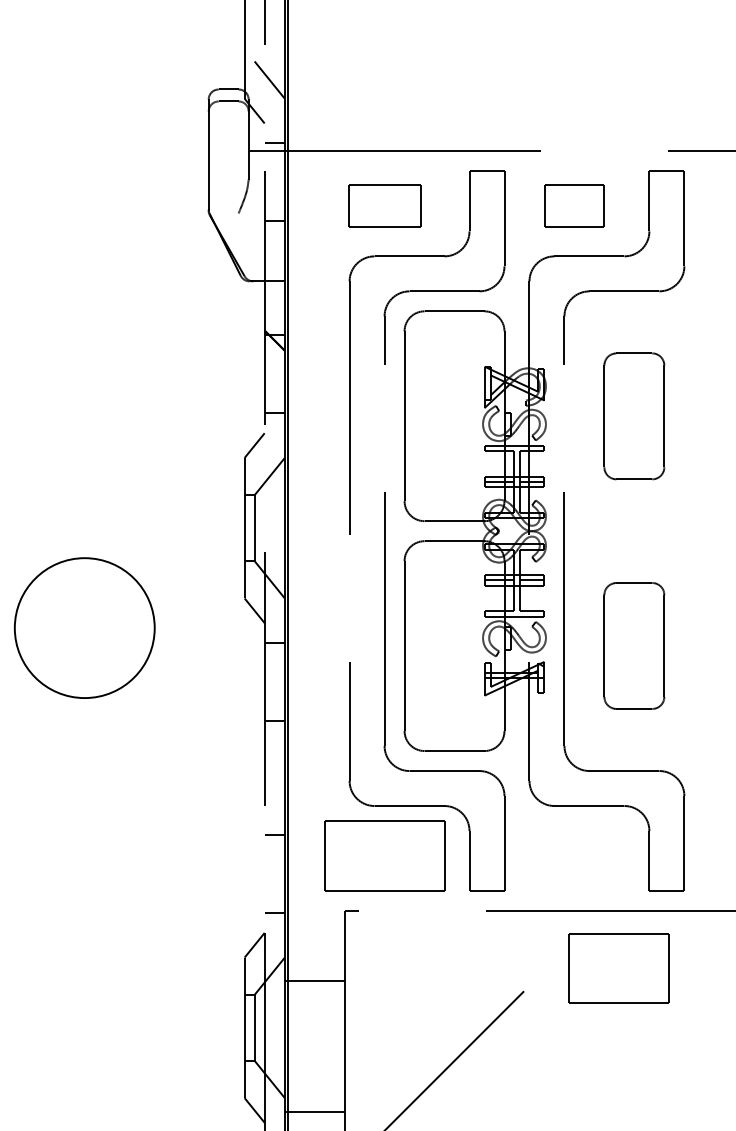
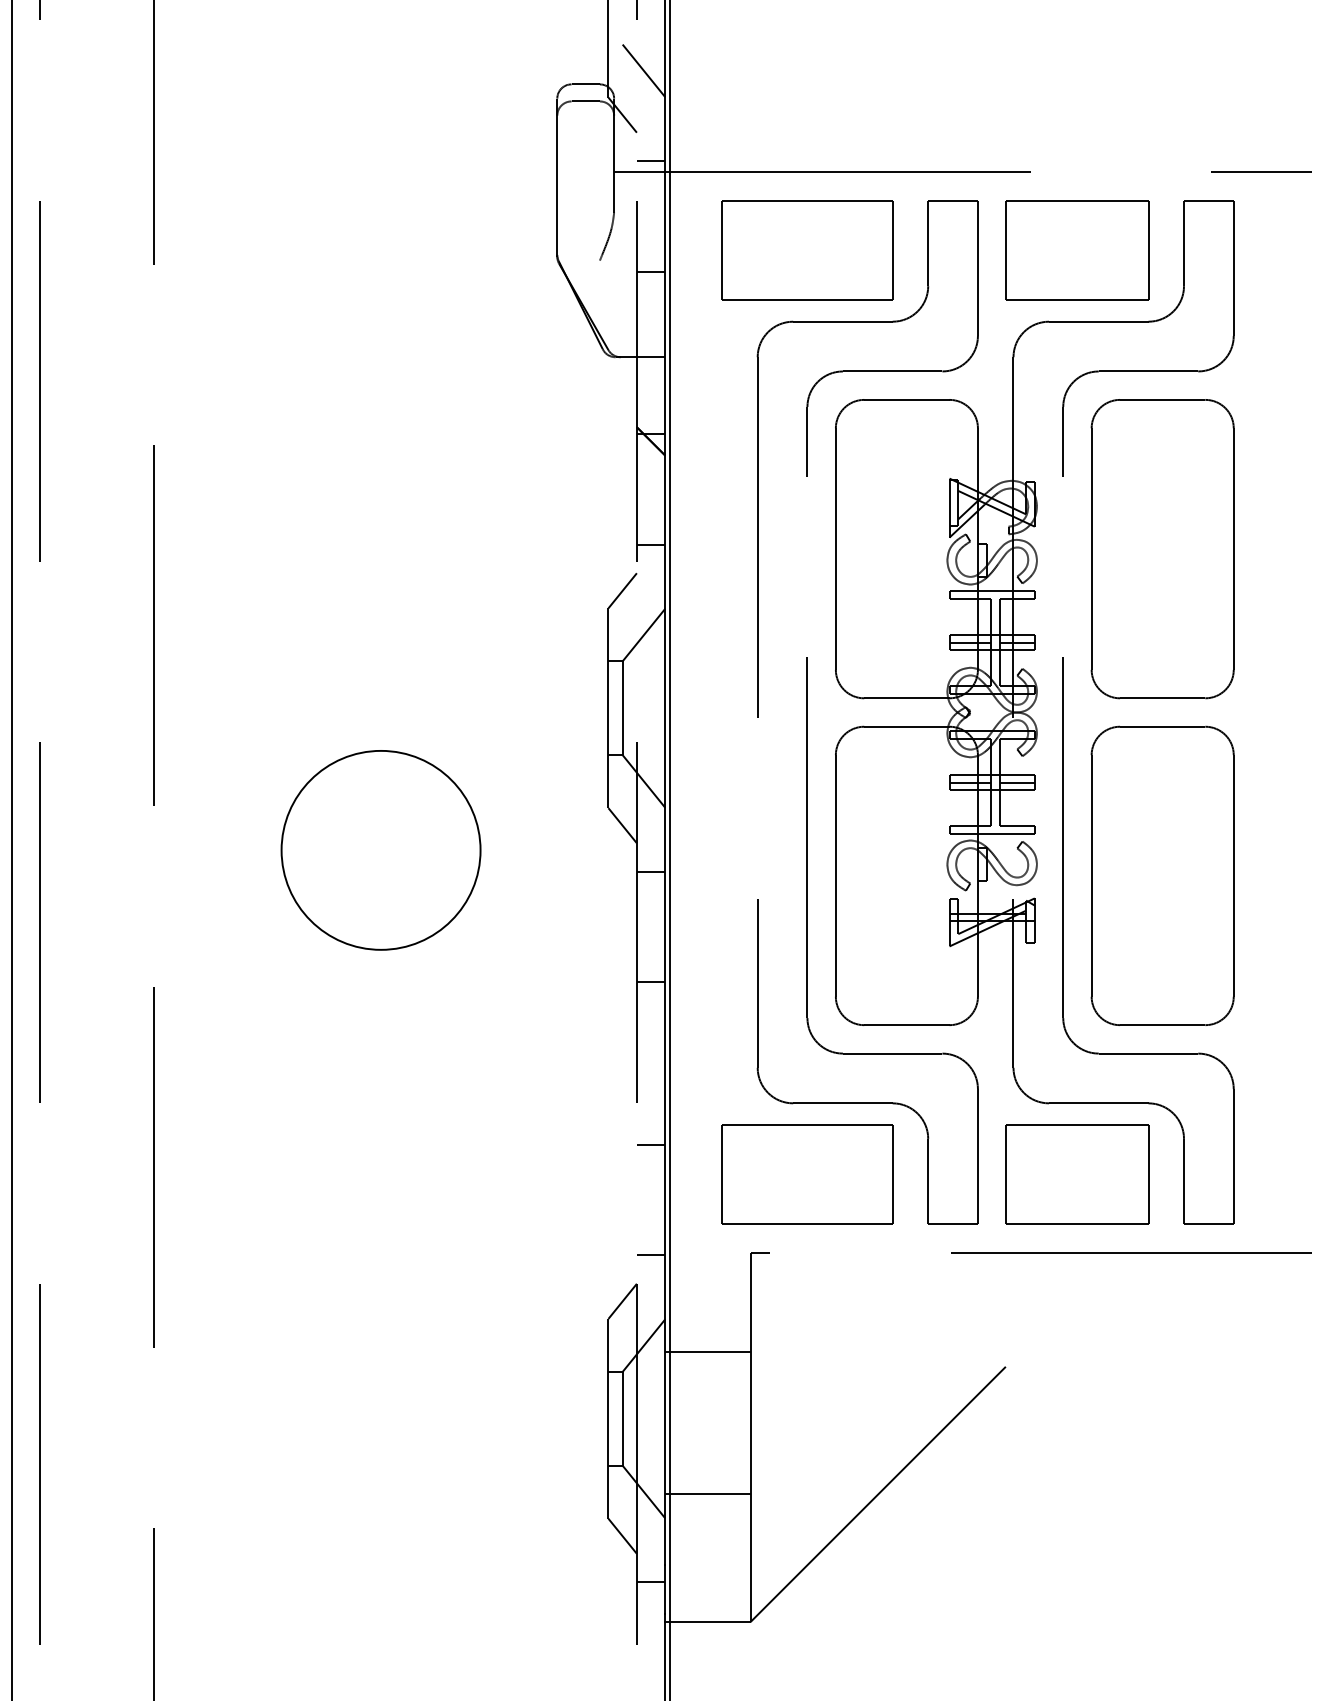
part: (384, 206) -> (807, 250), size x1.67
part: (574, 206) -> (1077, 250), size x1.67
part: (634, 416) -> (1162, 549), size x1.67
part: (634, 645) -> (1162, 875), size x1.67
part: (618, 968) -> (1077, 1174), moved
line: (314, 1112) -> (707, 1494), moved

